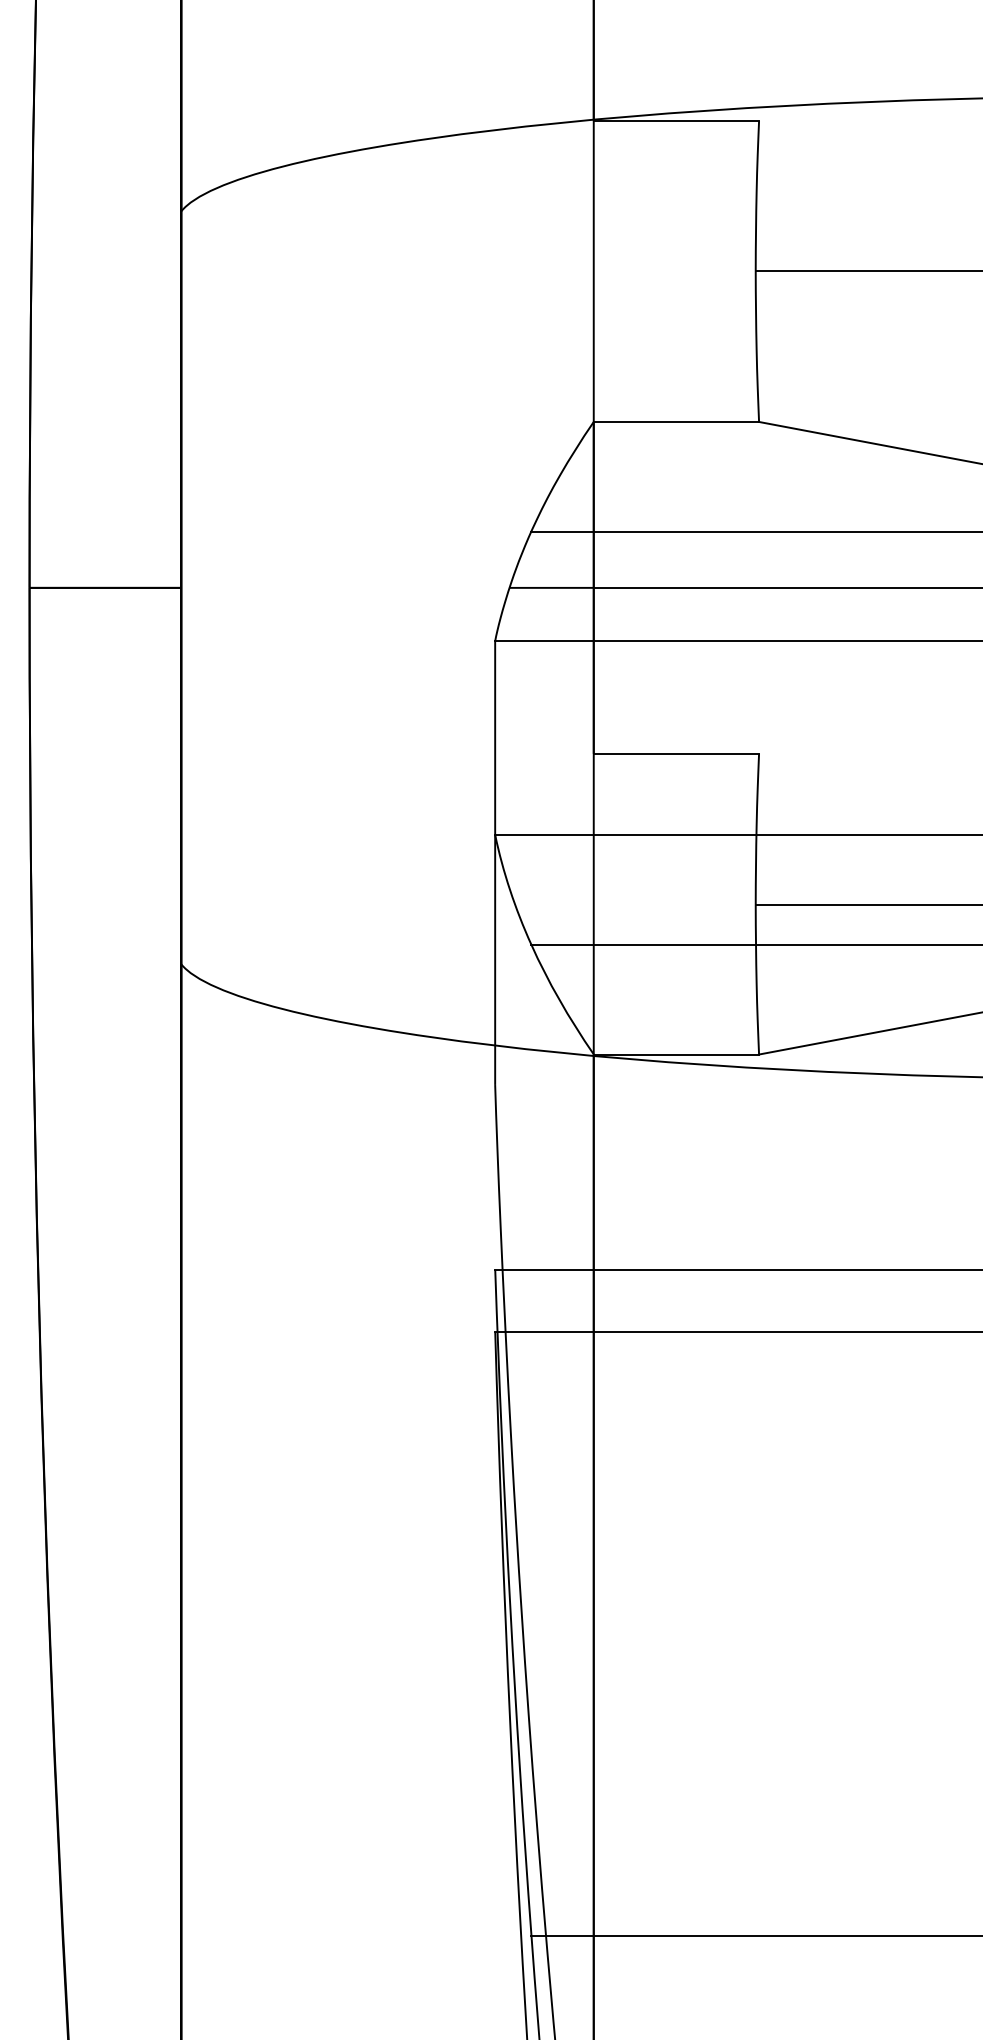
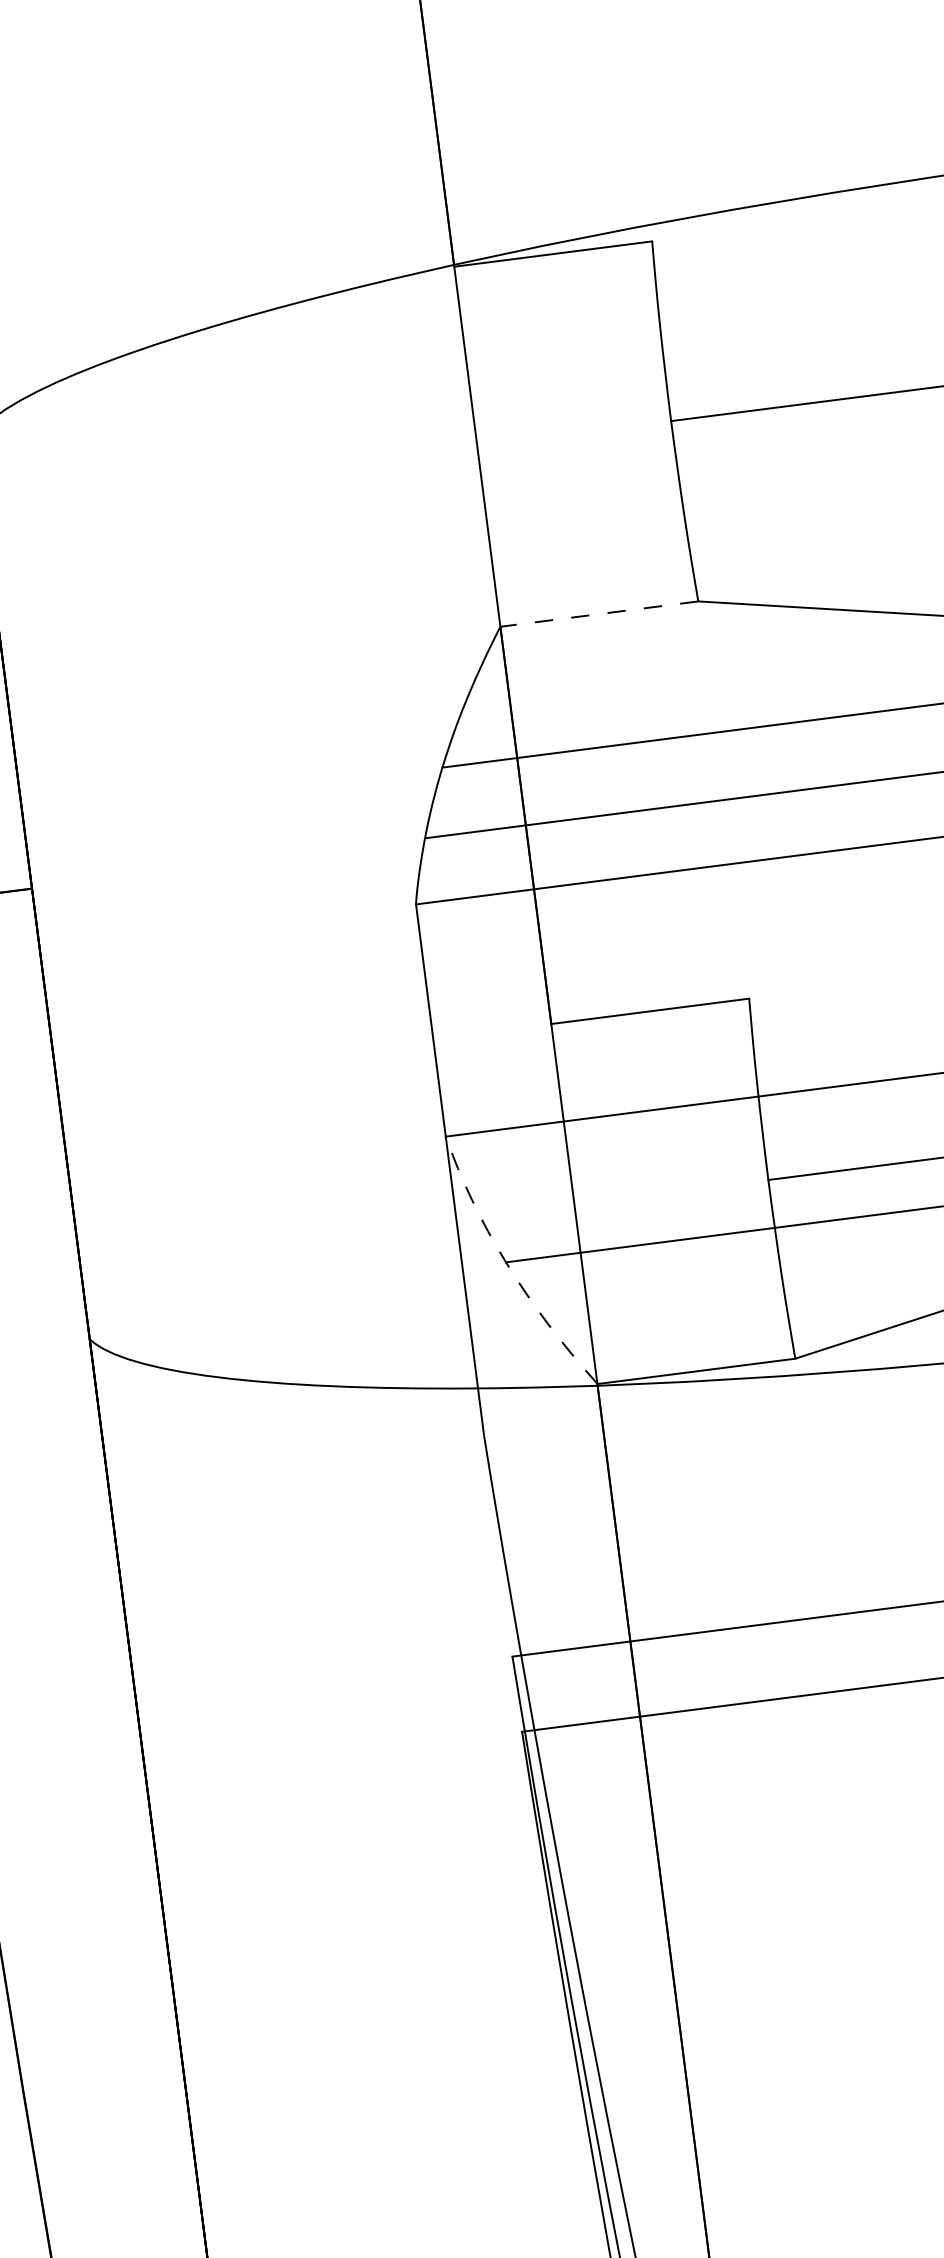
line: (676, 421) -> (599, 613), solid -> dashed
arc: (533, 949) -> (509, 1267), solid -> dashed

